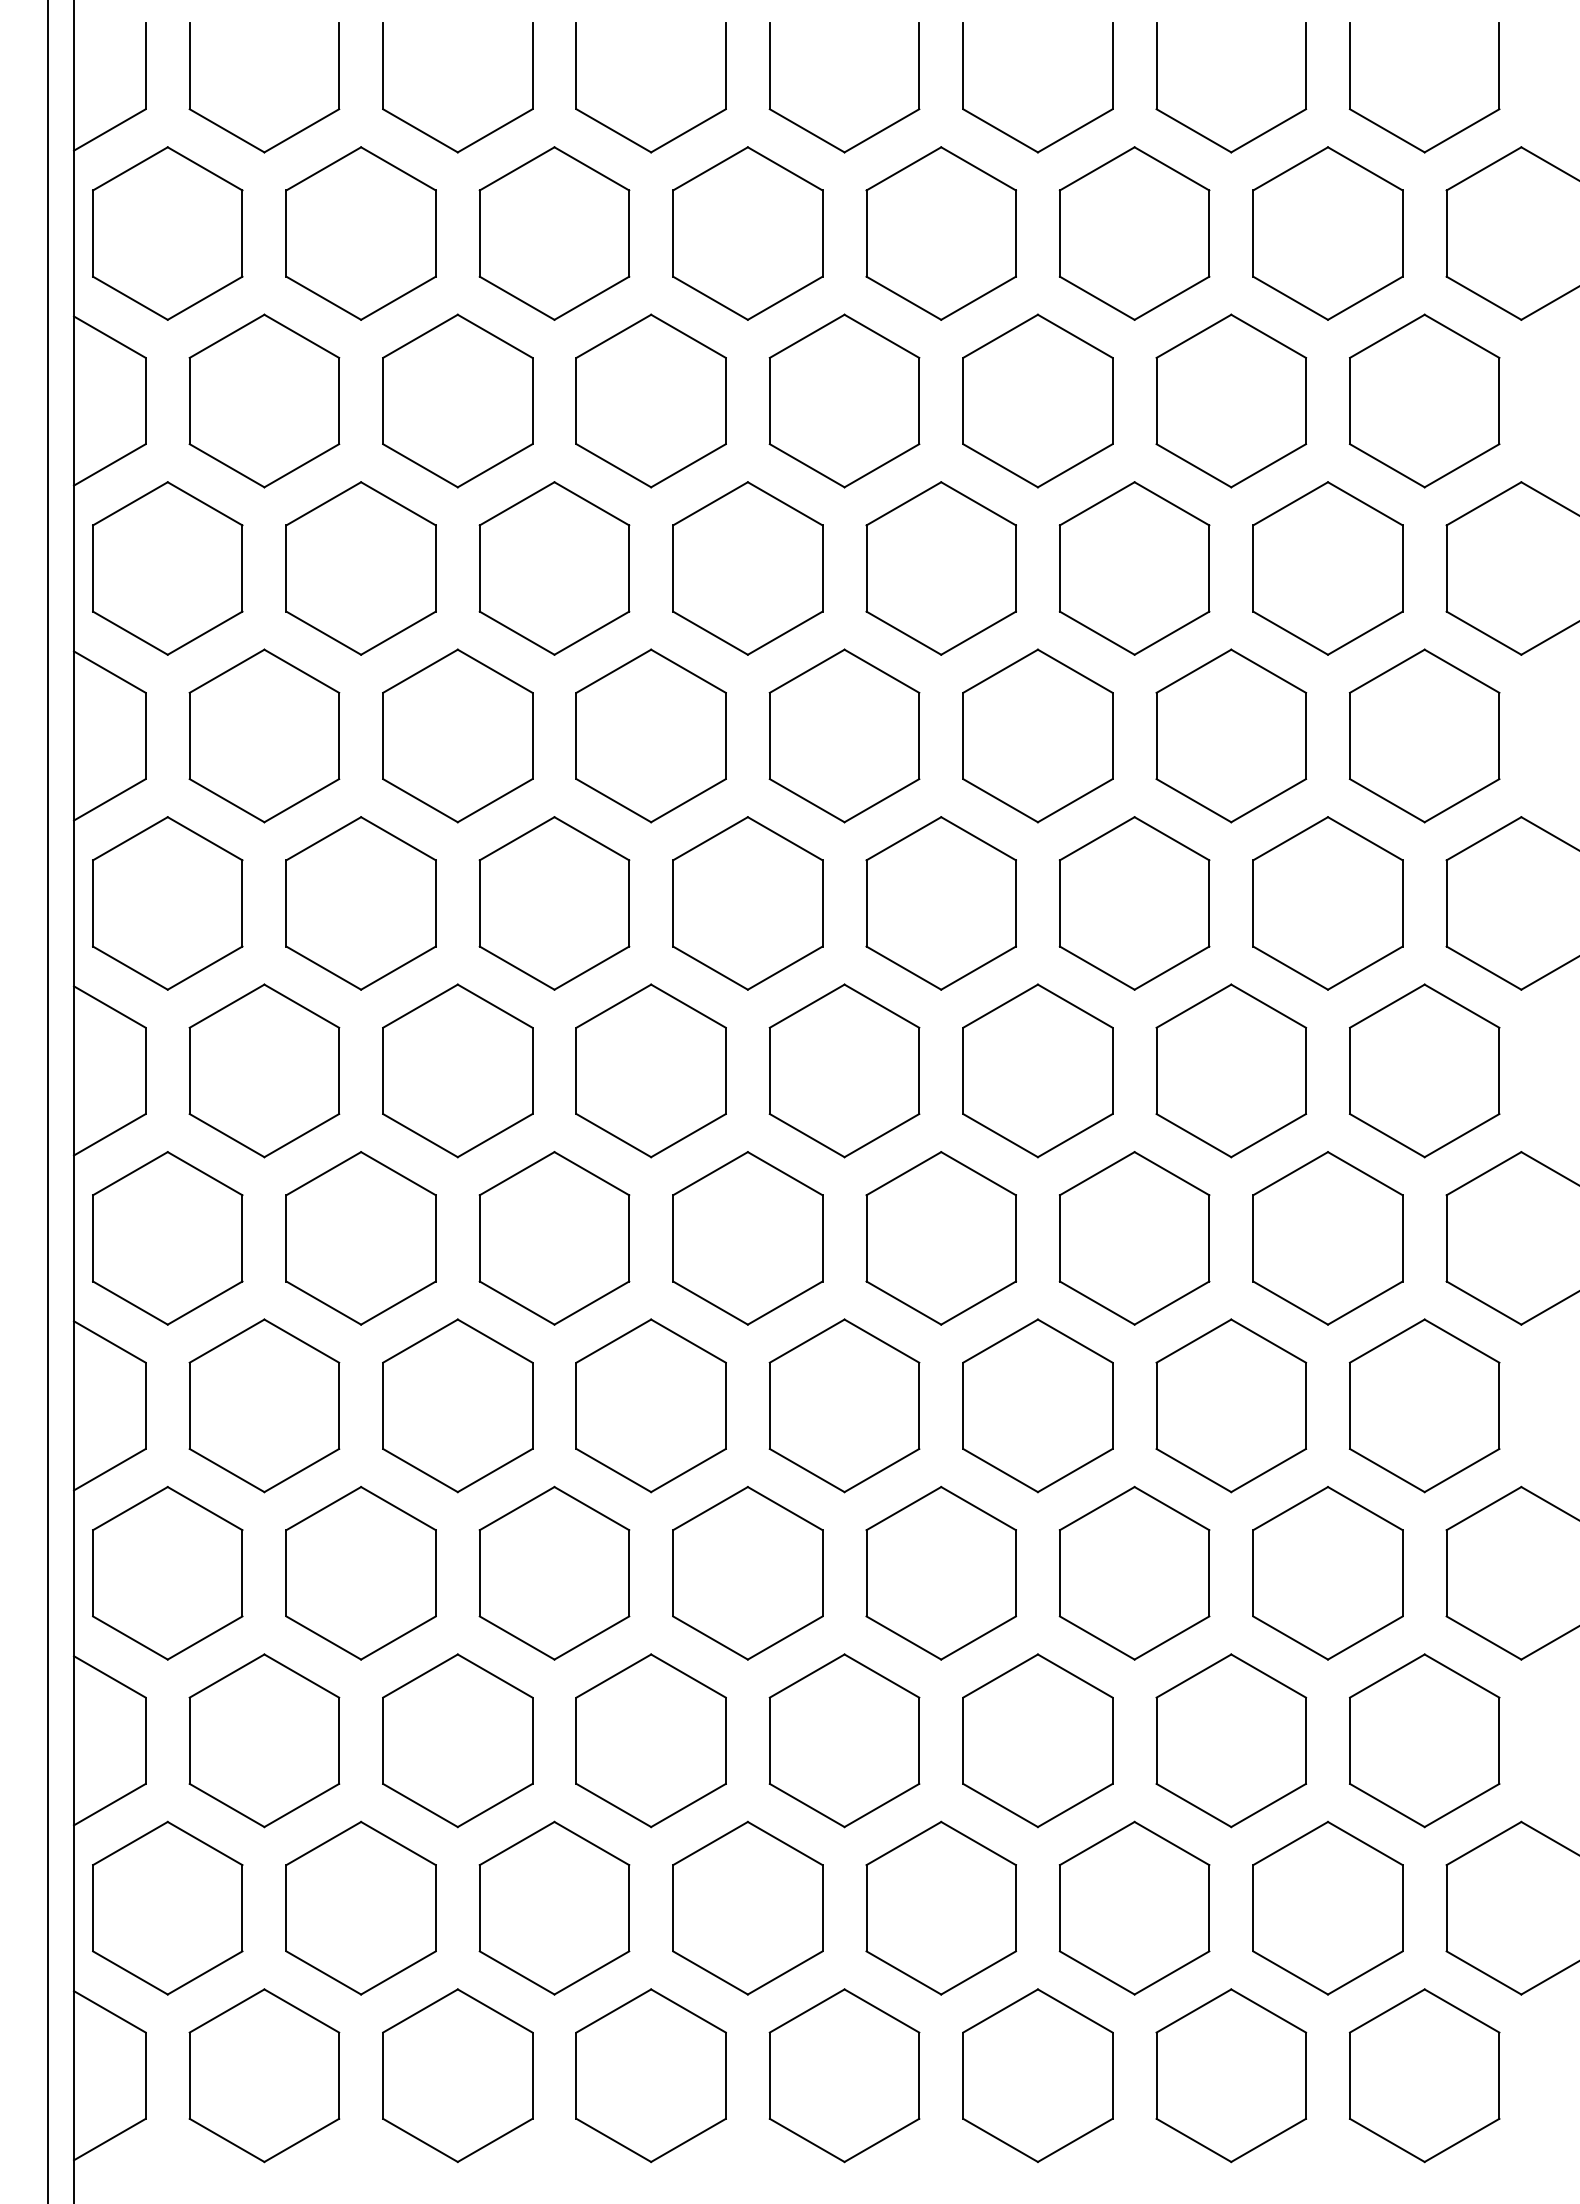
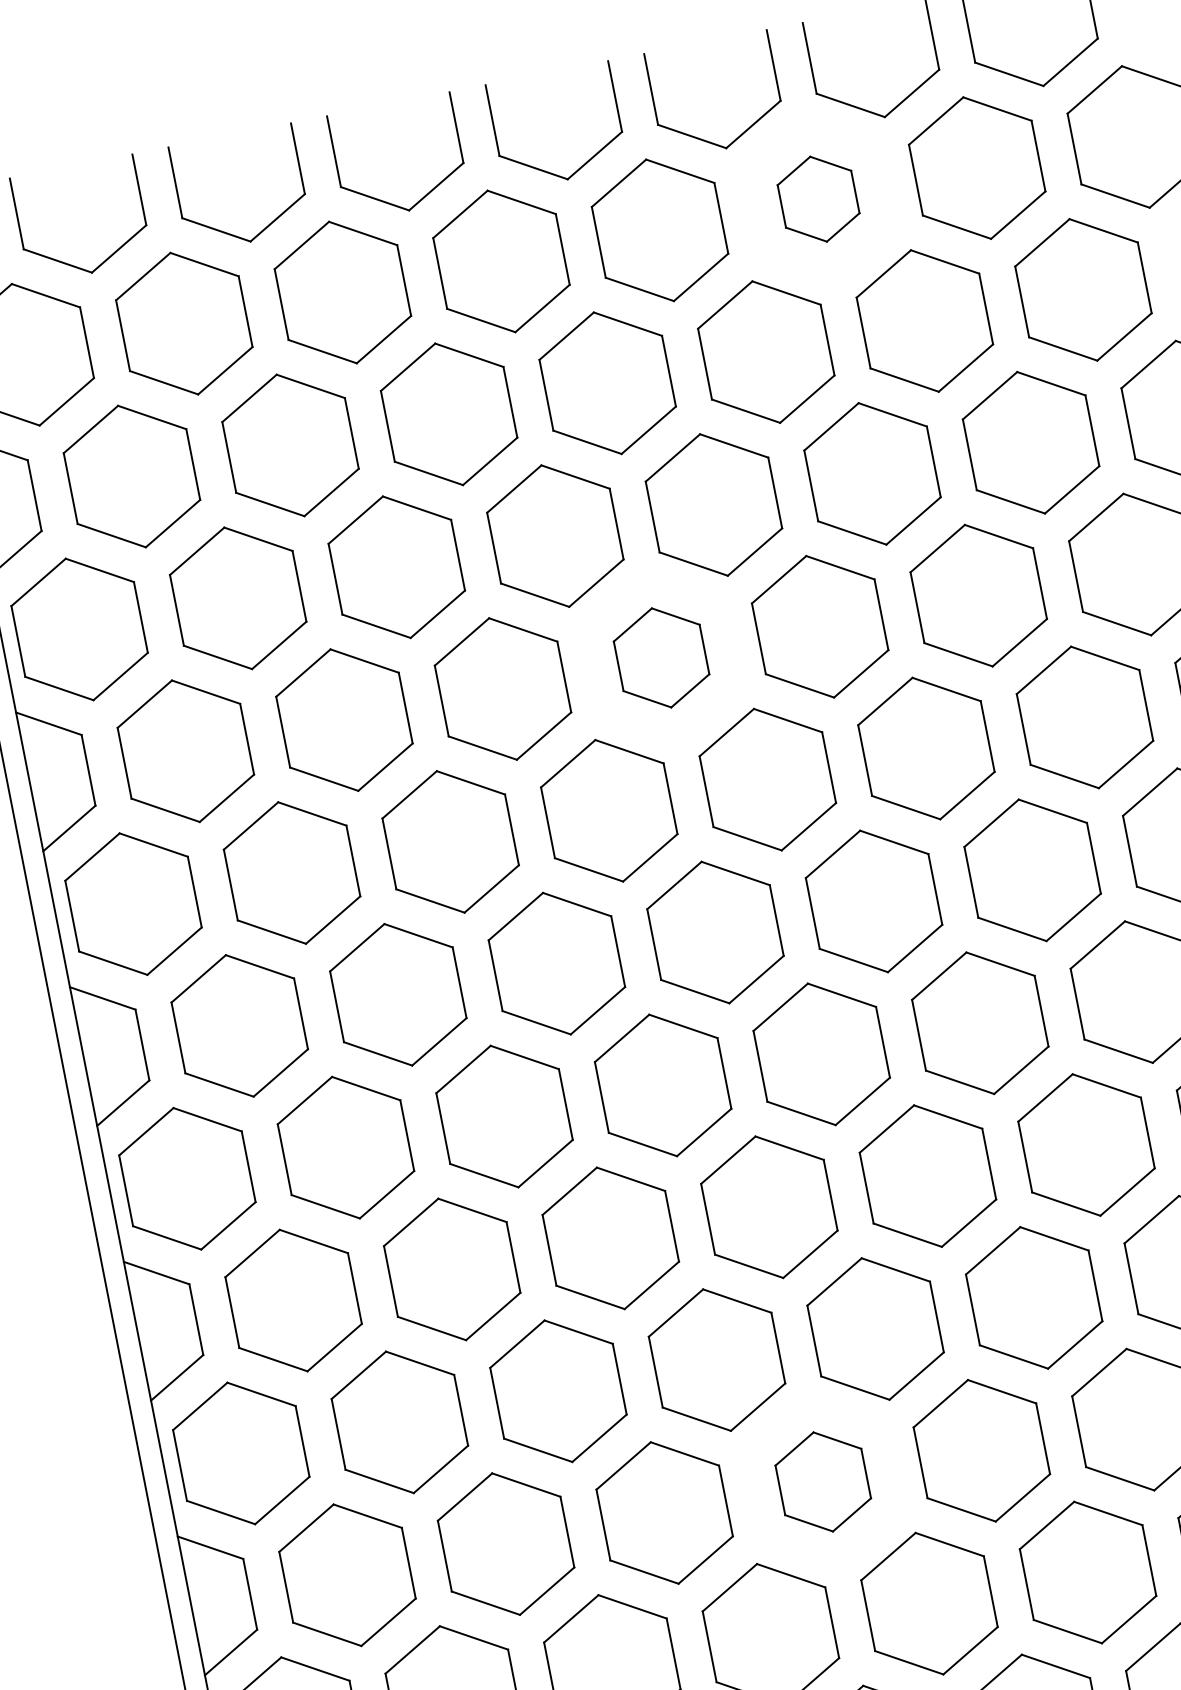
part: (1134, 233) -> (818, 199), size x0.6
part: (844, 735) -> (661, 657), size x0.7
part: (844, 1740) -> (823, 1481), size x0.7

